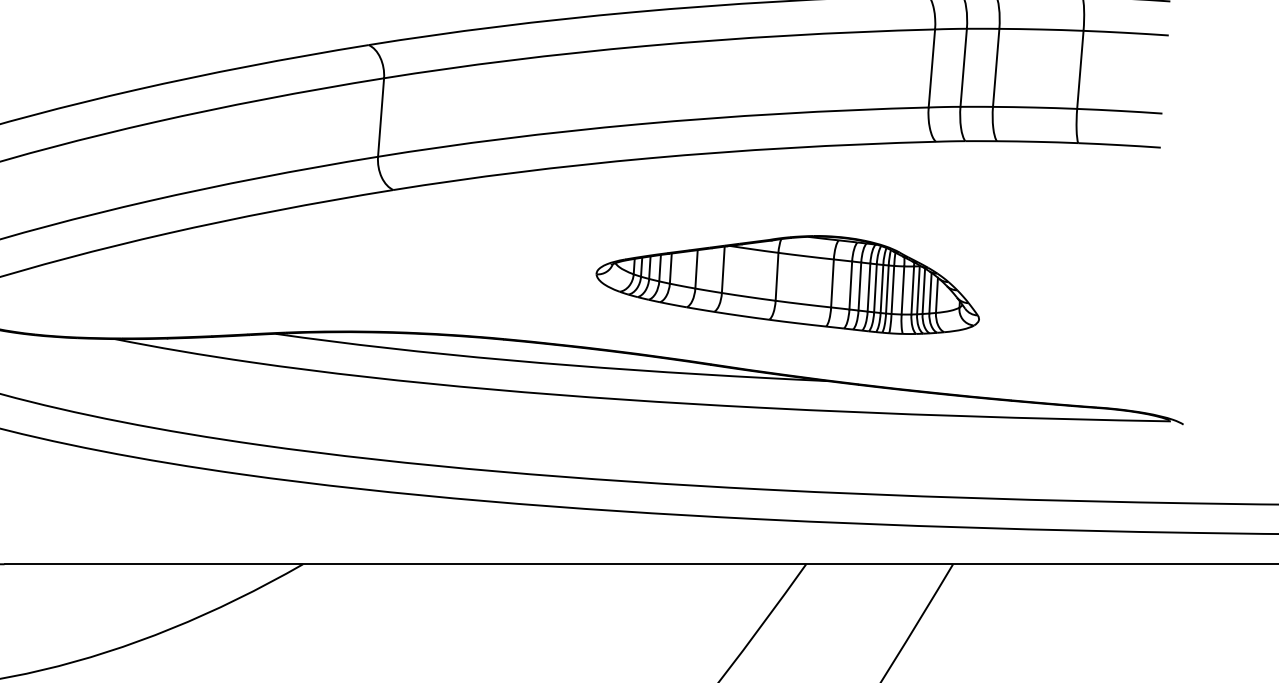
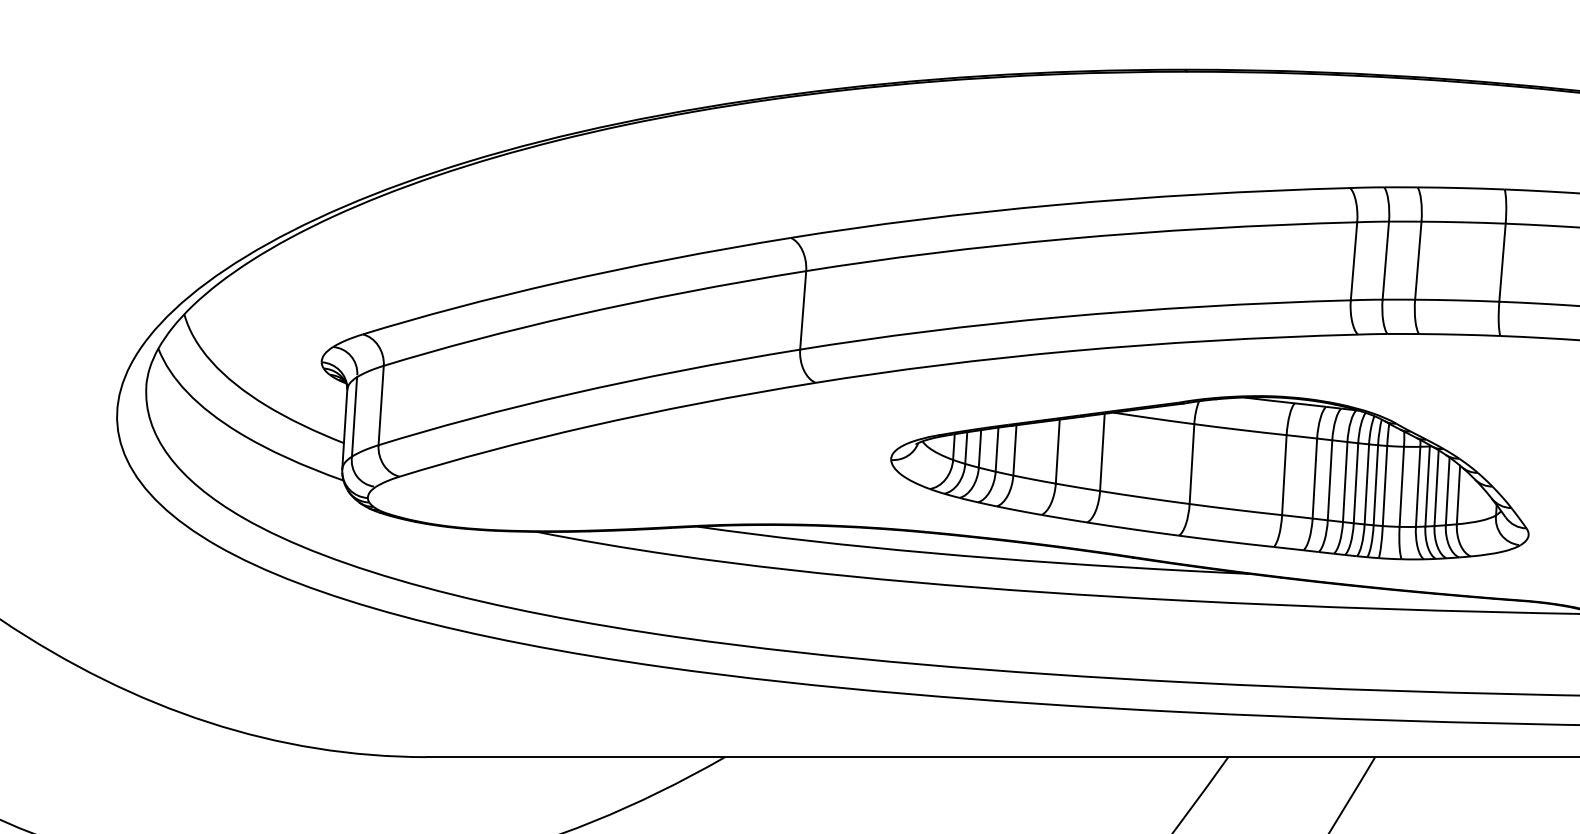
part: (787, 284) -> (1209, 477), size x1.67

